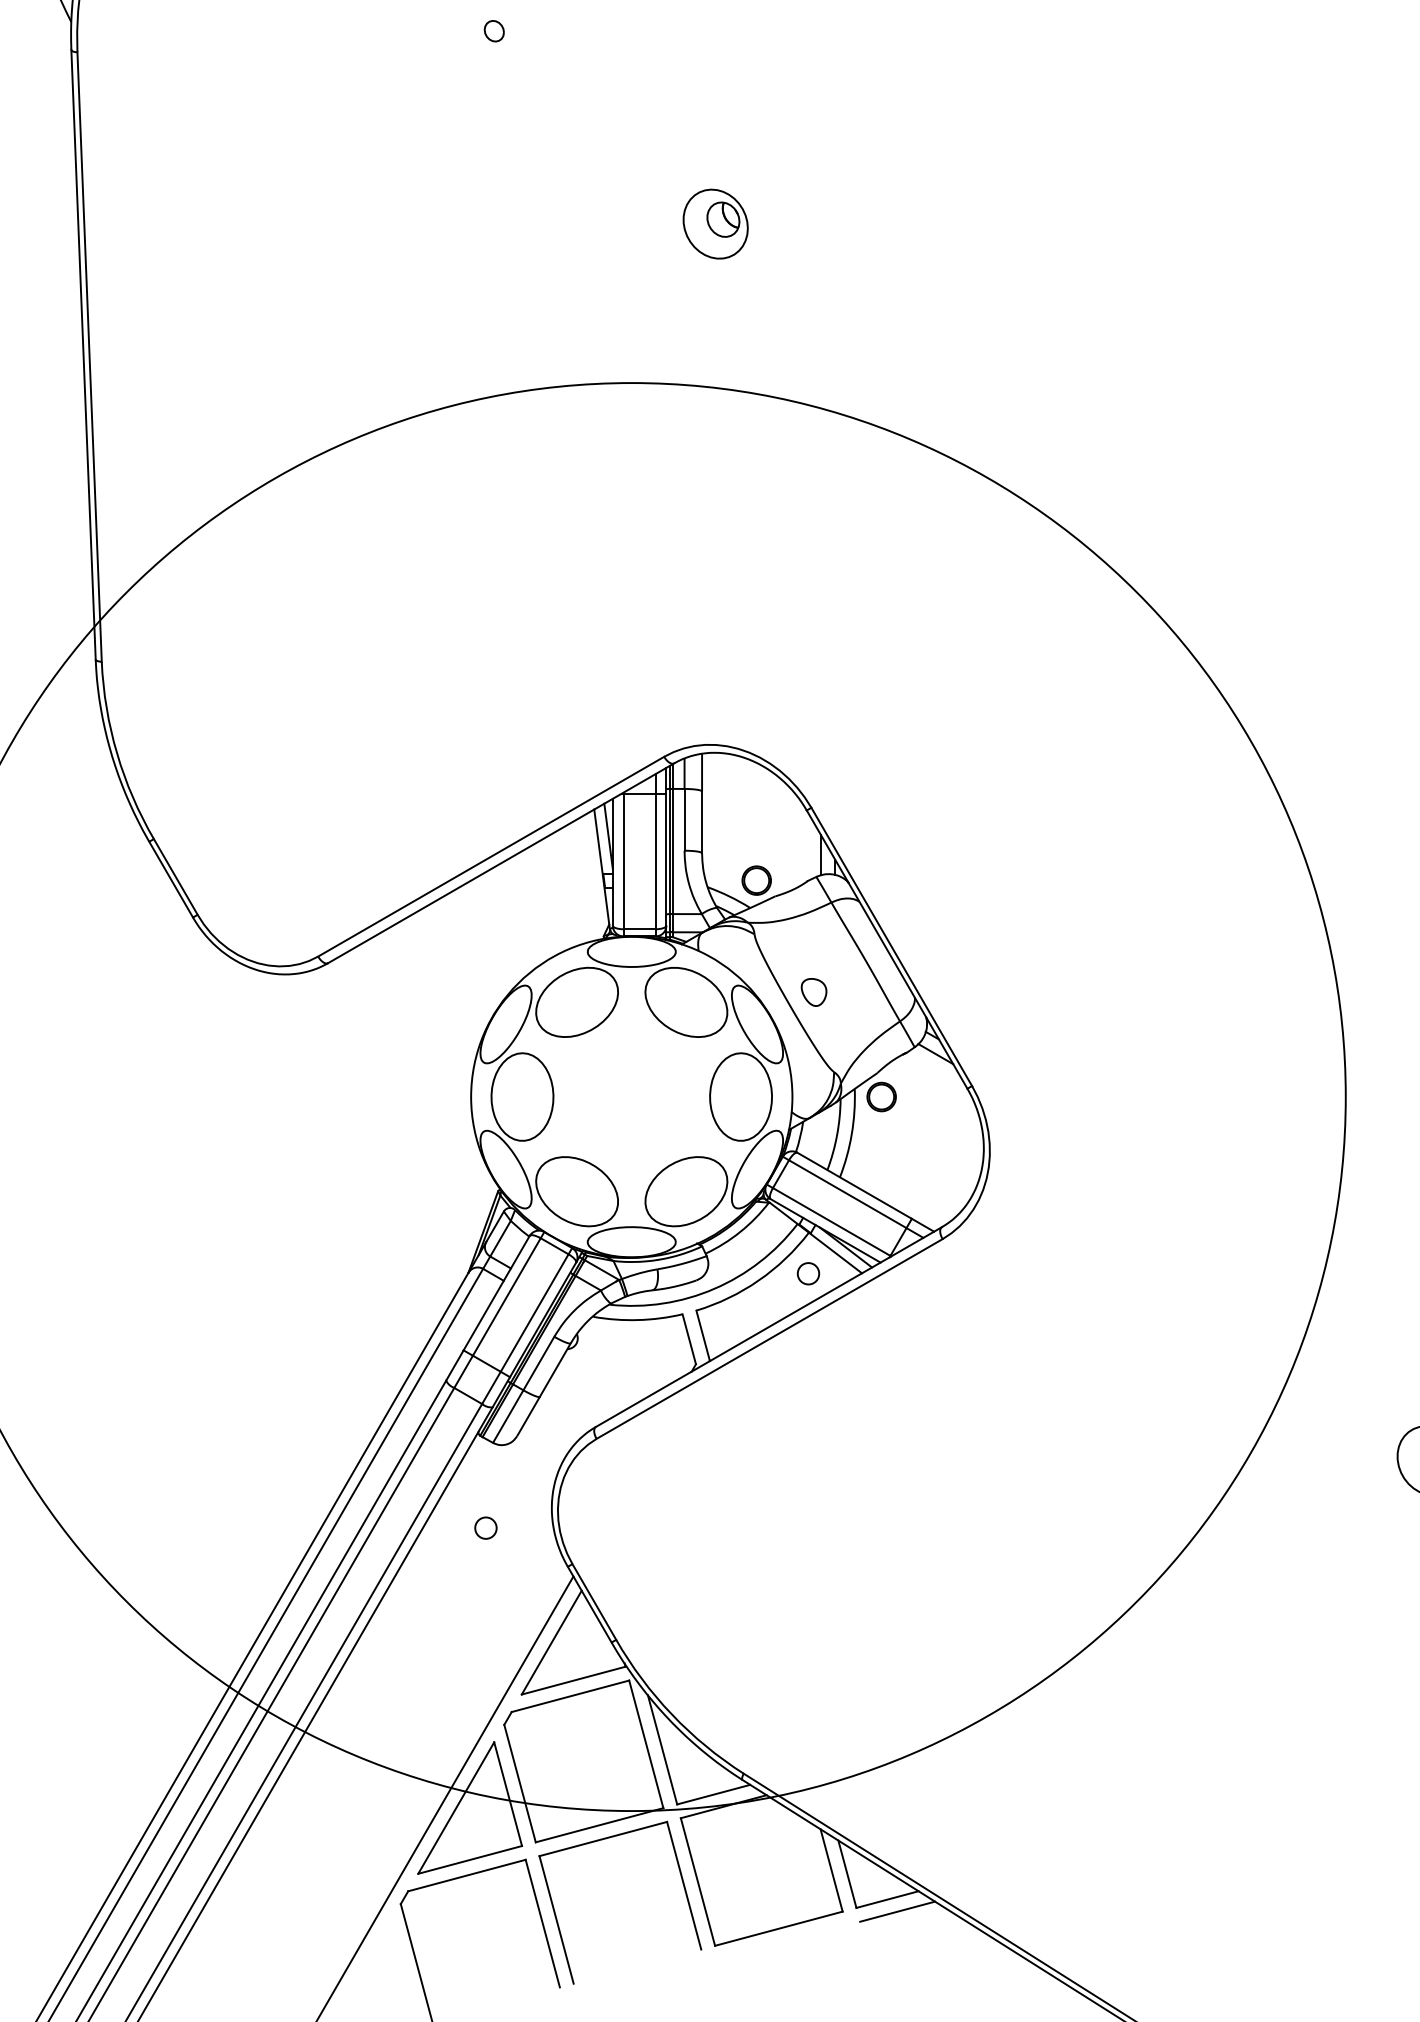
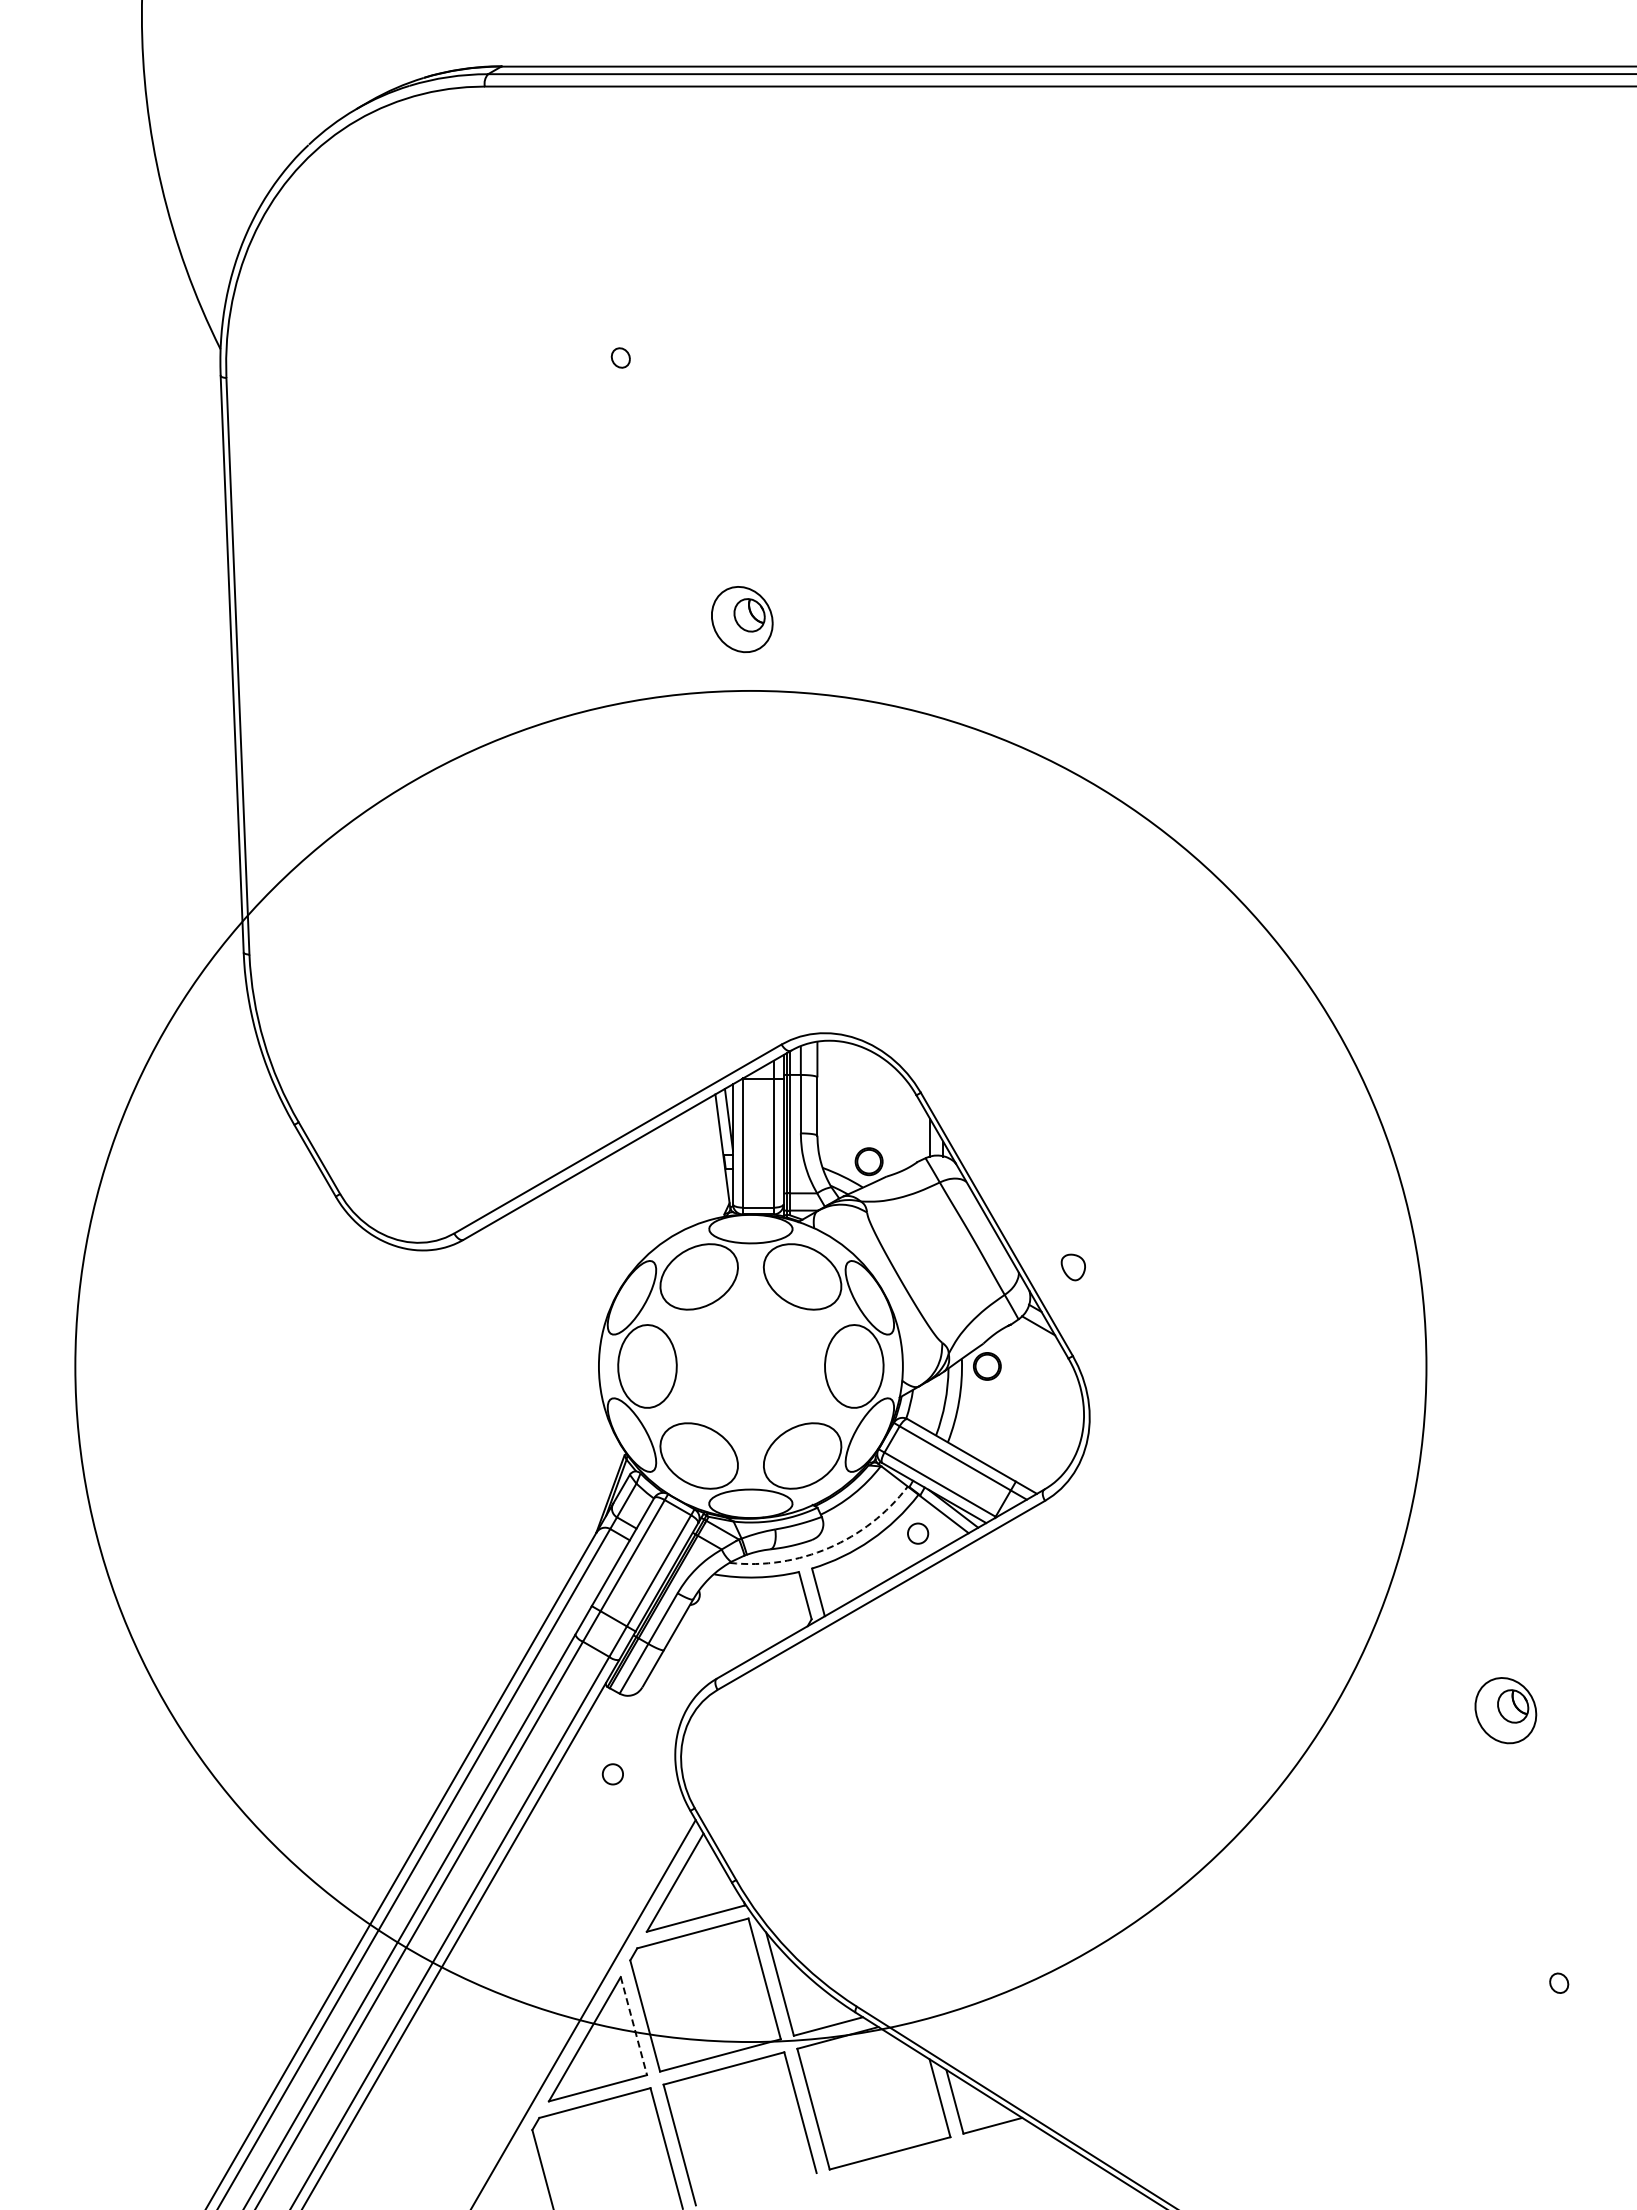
part: (715, 224) -> (742, 619), moved
part: (813, 992) -> (1072, 1267), moved
arc: (713, 1288) -> (828, 1547), solid -> dashed
line: (507, 1794) -> (633, 2026), solid -> dashed
line: (896, 1910) -> (1001, 2136), removed

